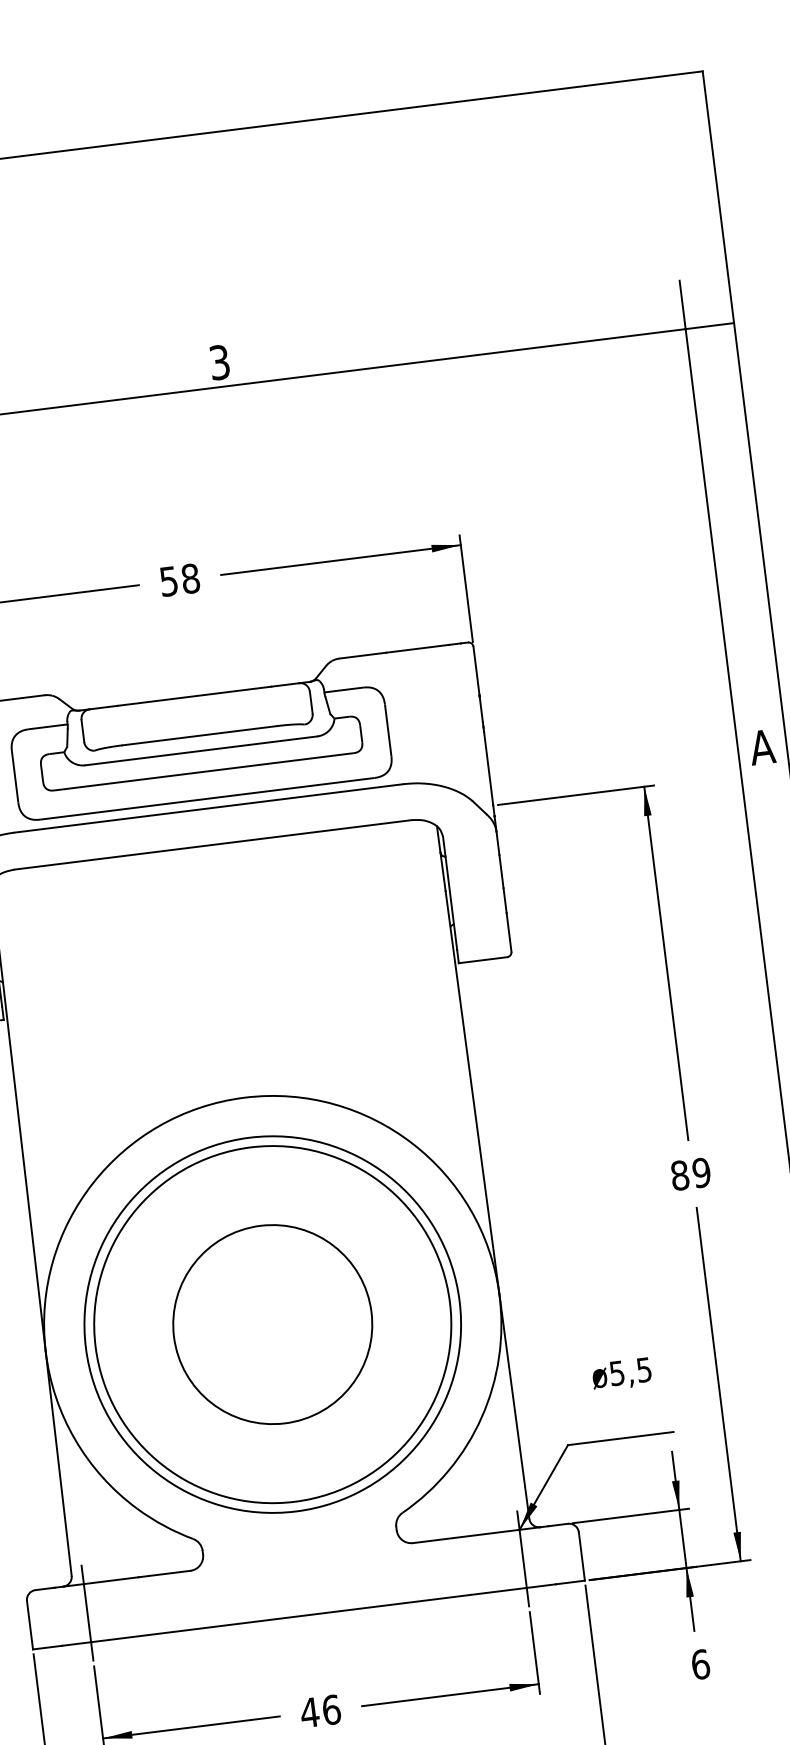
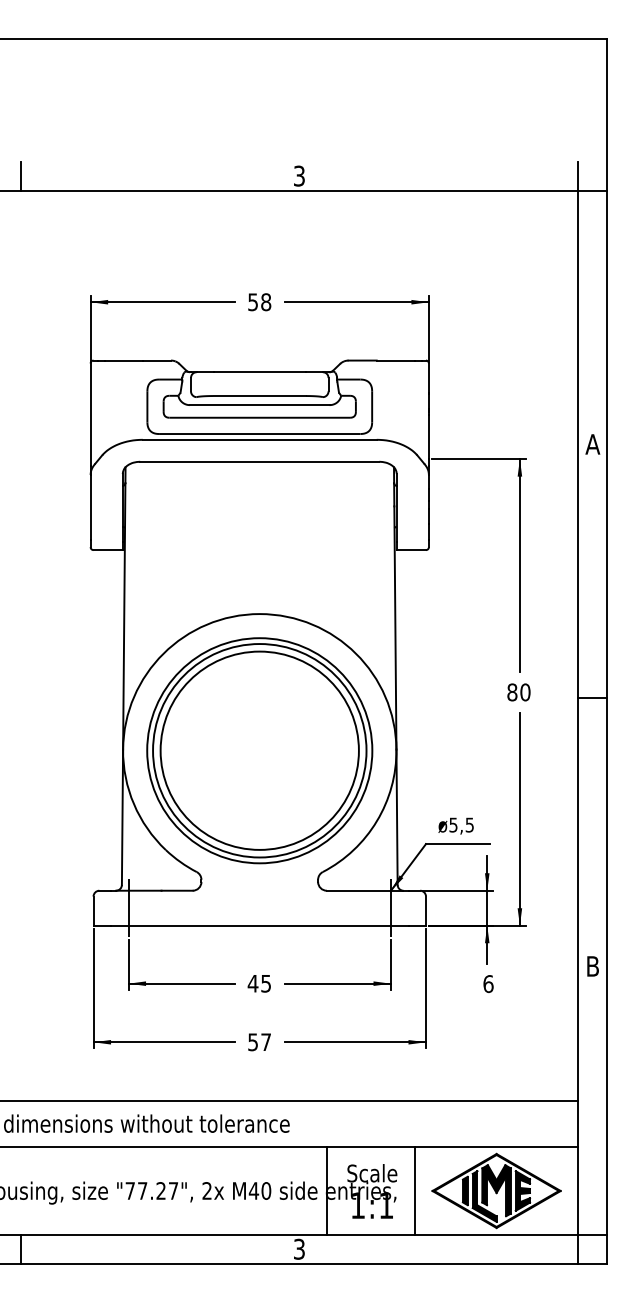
text: (701, 1172) -> (525, 692), 89 -> 80
circle: (272, 1324) -> (259, 750), size x1.67
text: (620, 1373) -> (455, 825), moved
text: (332, 1709) -> (266, 983), 46 -> 45

